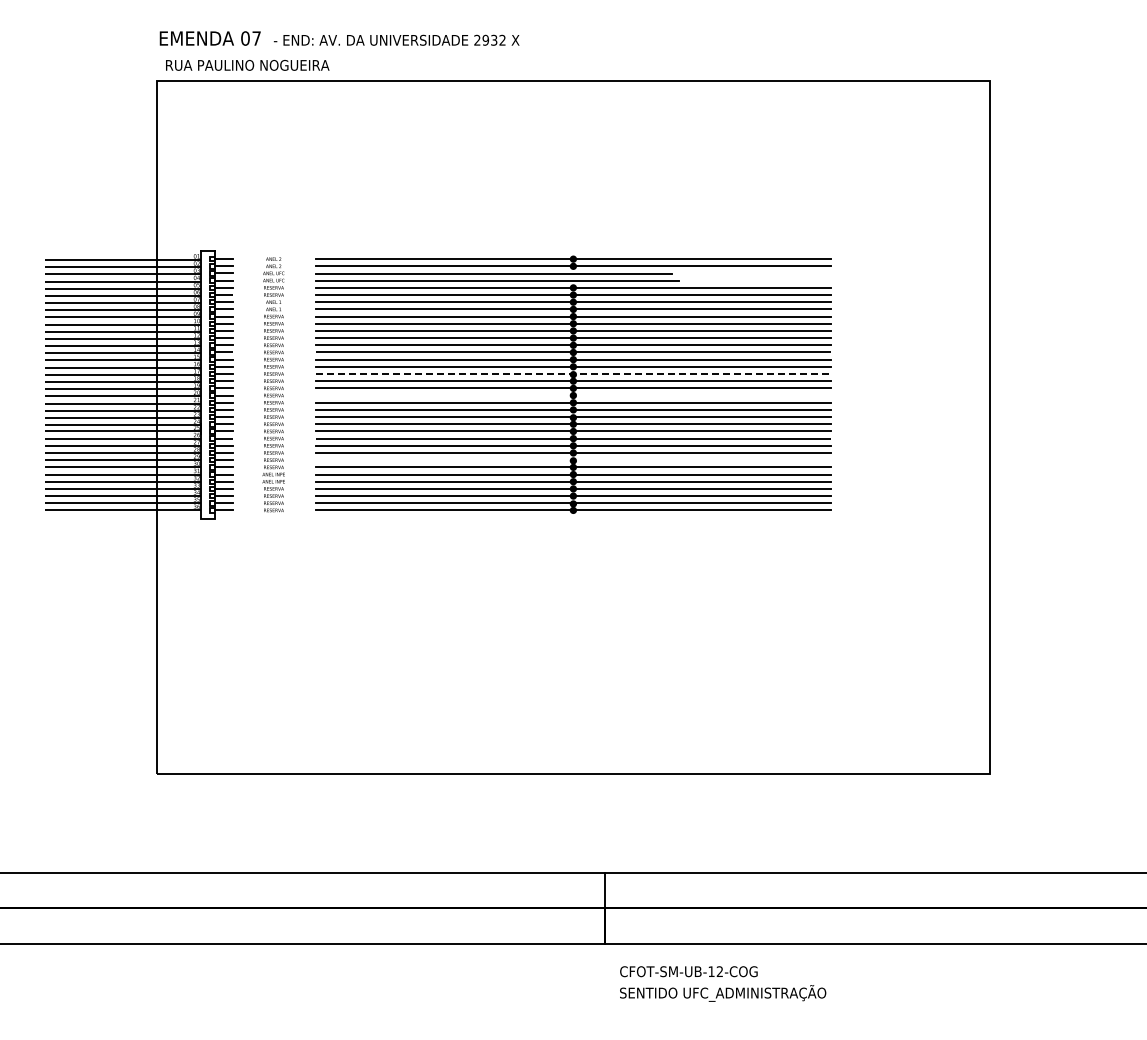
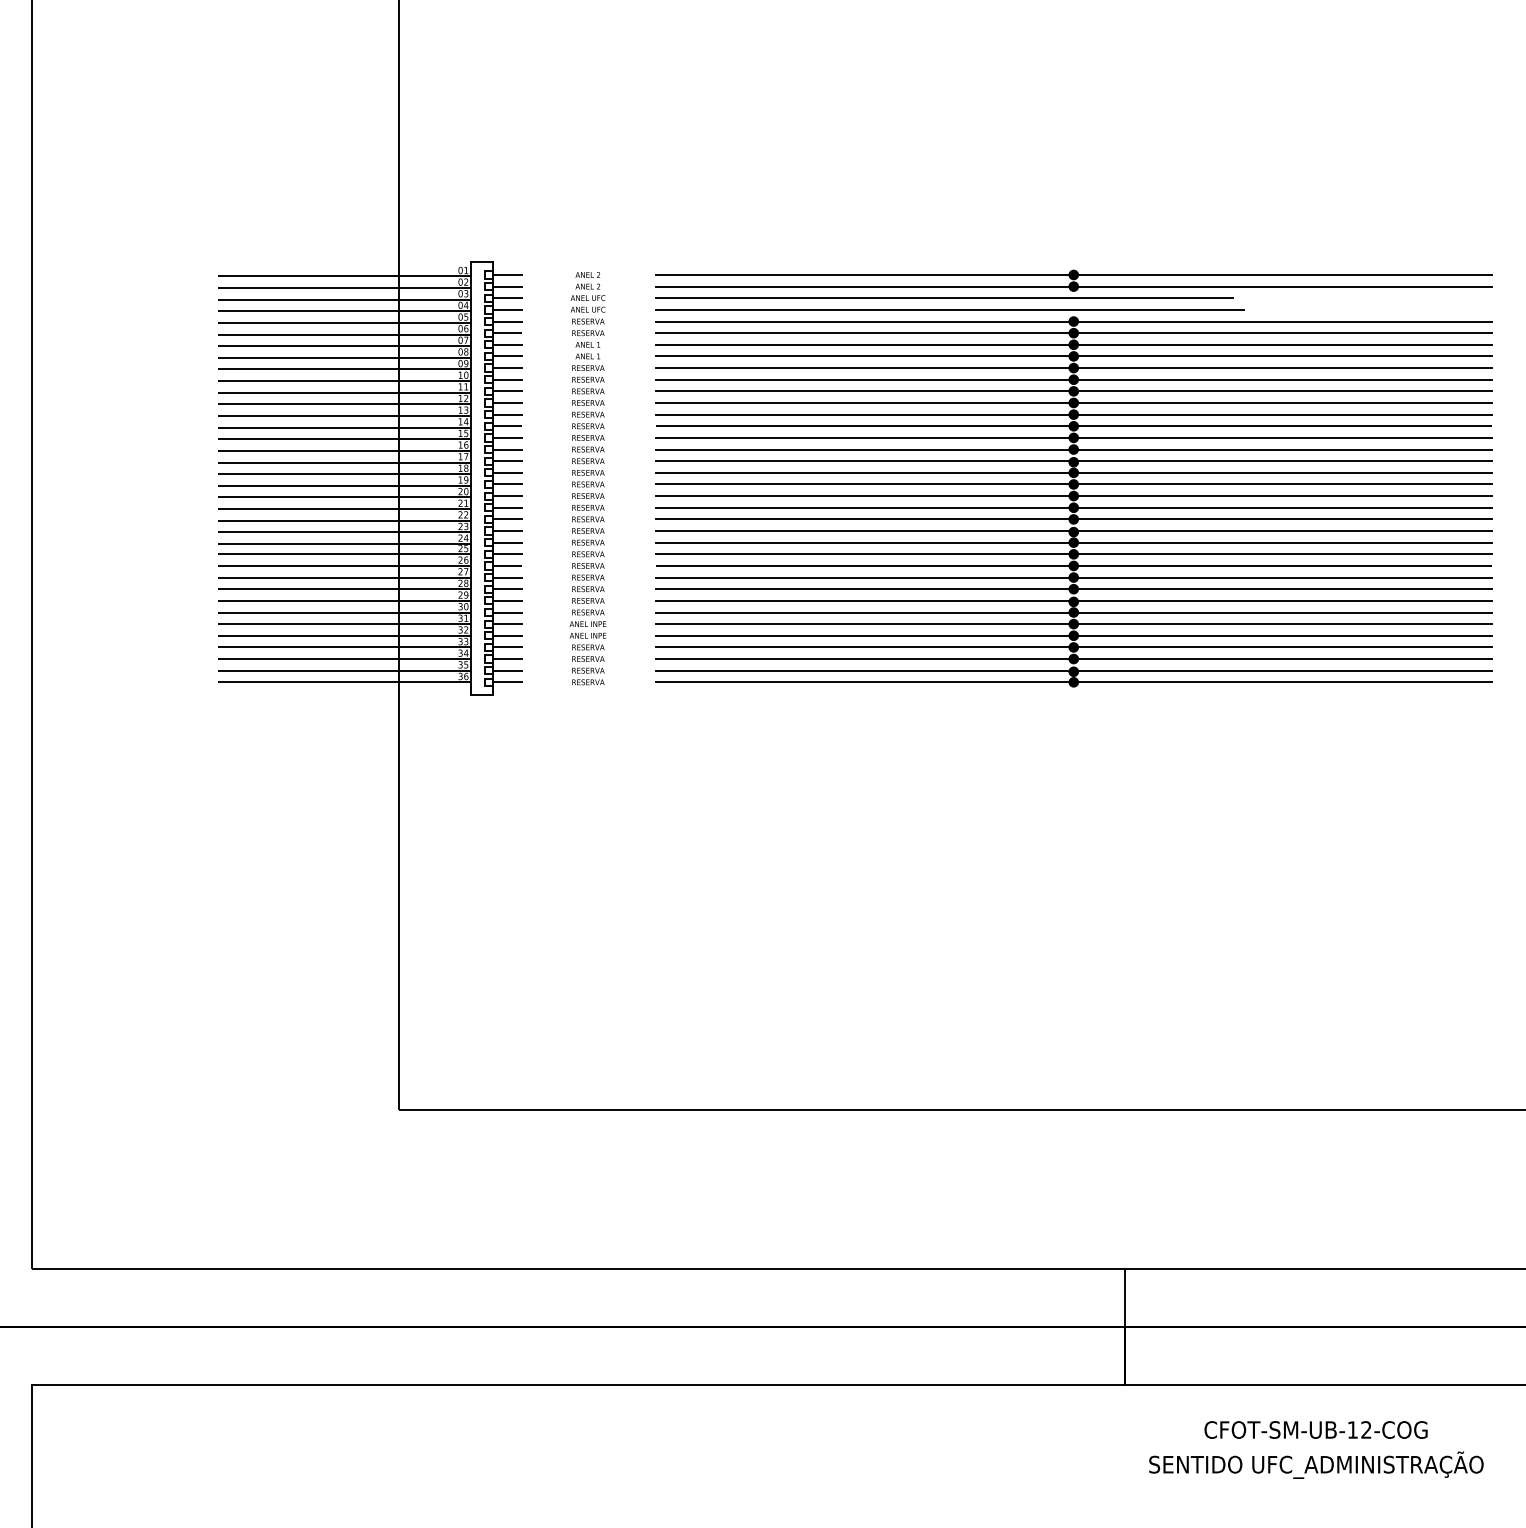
line: (573, 374) -> (1073, 461), dashed -> solid
line: (573, 395) -> (1073, 496), added
line: (573, 460) -> (1073, 601), added
text: (688, 971) -> (1315, 1429), moved

